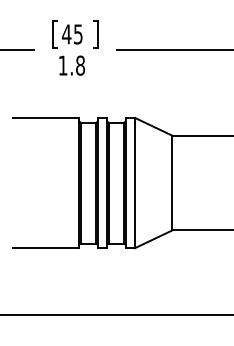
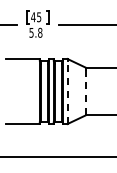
text: (62, 64) -> (31, 32), 1.8 -> 5.8
line: (135, 185) -> (67, 92), solid -> dashed
line: (173, 185) -> (86, 92), solid -> dashed

